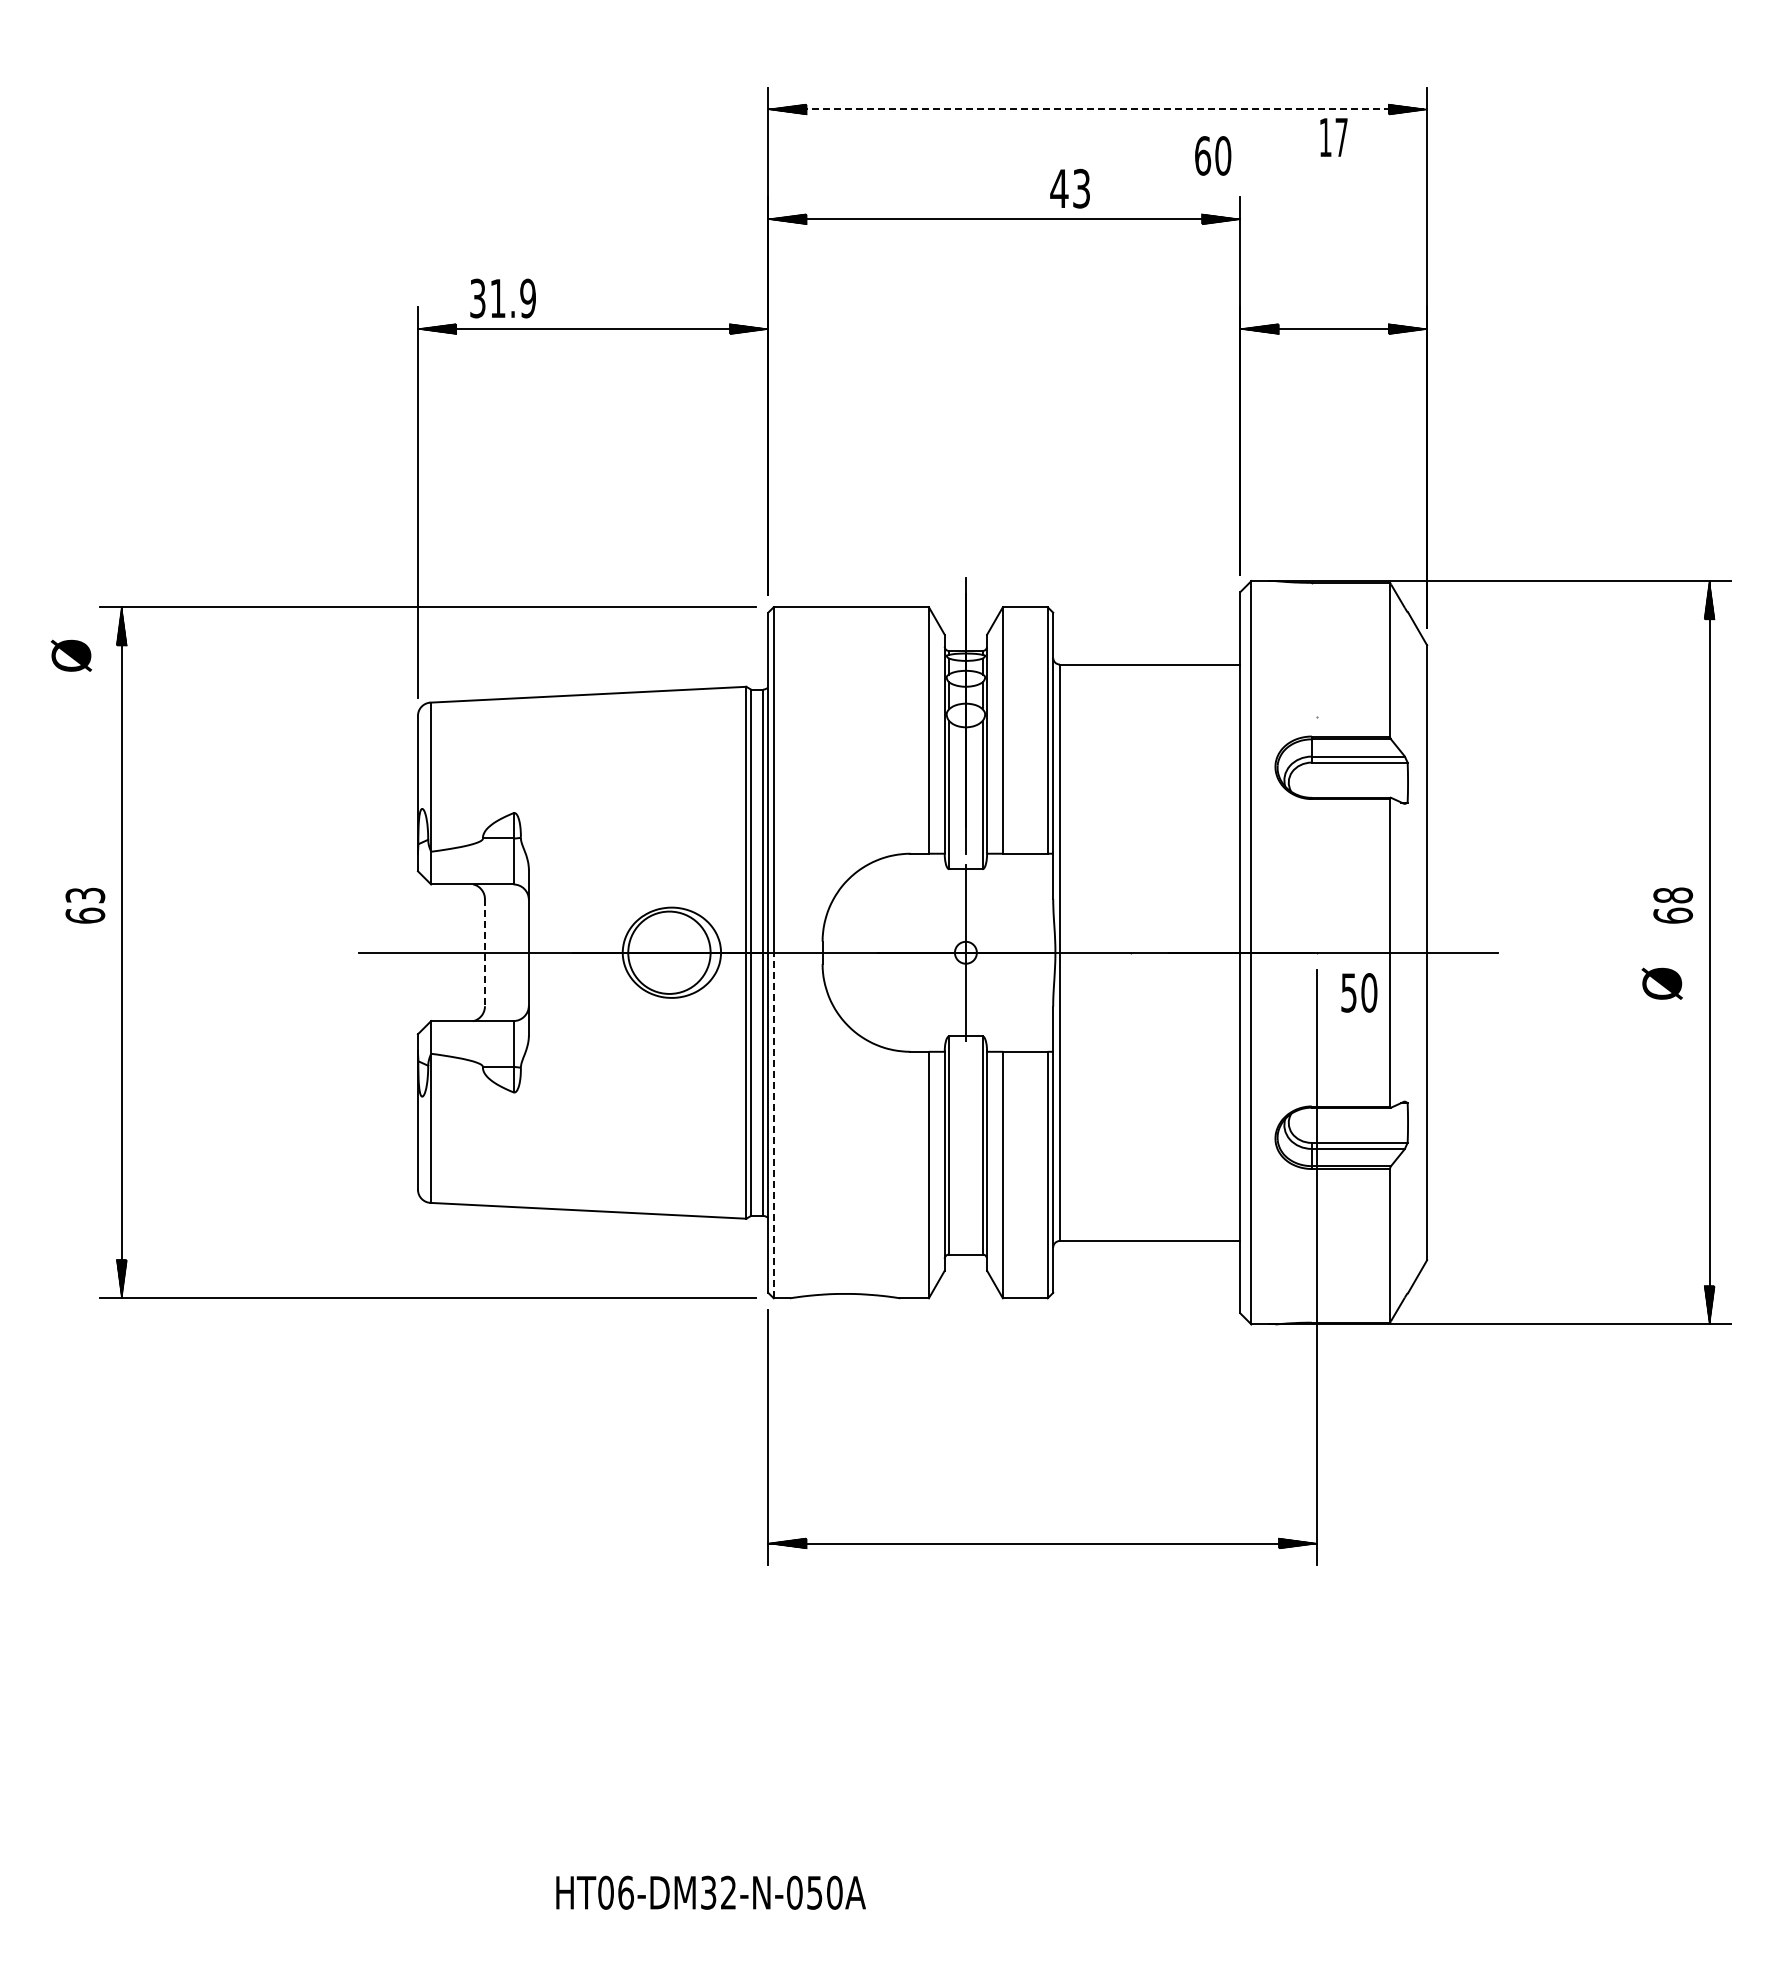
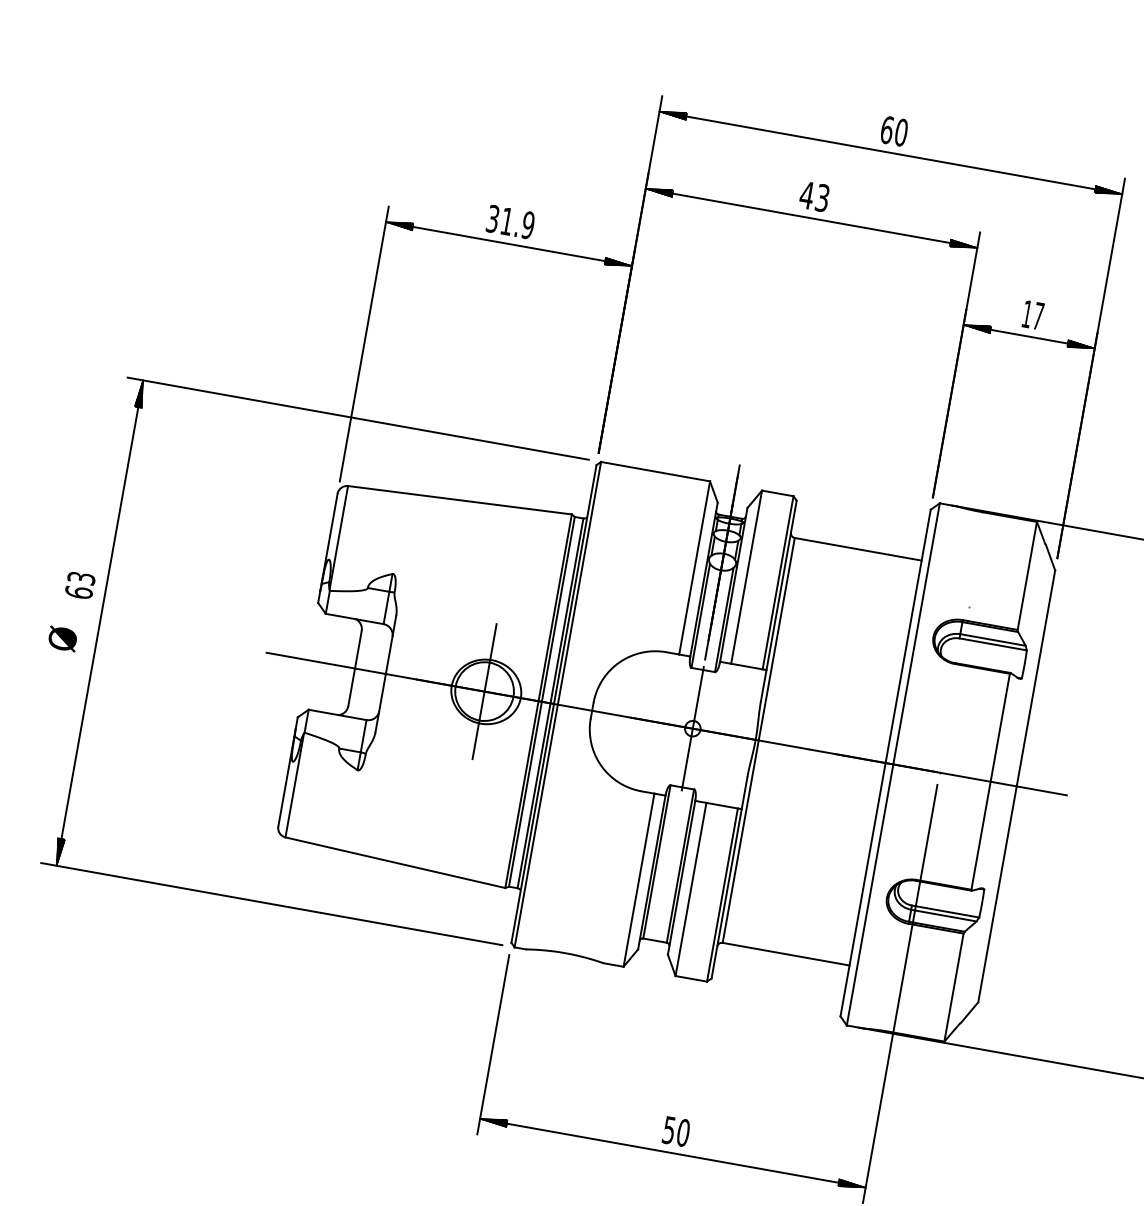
line: (1098, 109) -> (891, 153), dashed -> solid
text: (1333, 137) -> (1032, 315), moved
text: (1213, 155) -> (894, 131), moved
text: (1069, 188) -> (814, 196), moved
text: (502, 298) -> (510, 222), moved
text: (71, 655) -> (62, 638), moved
line: (669, 952) -> (484, 691), added
line: (484, 953) -> (354, 668), dashed -> solid
text: (1359, 992) -> (676, 1131), moved
line: (773, 1125) -> (536, 825), dashed -> solid

